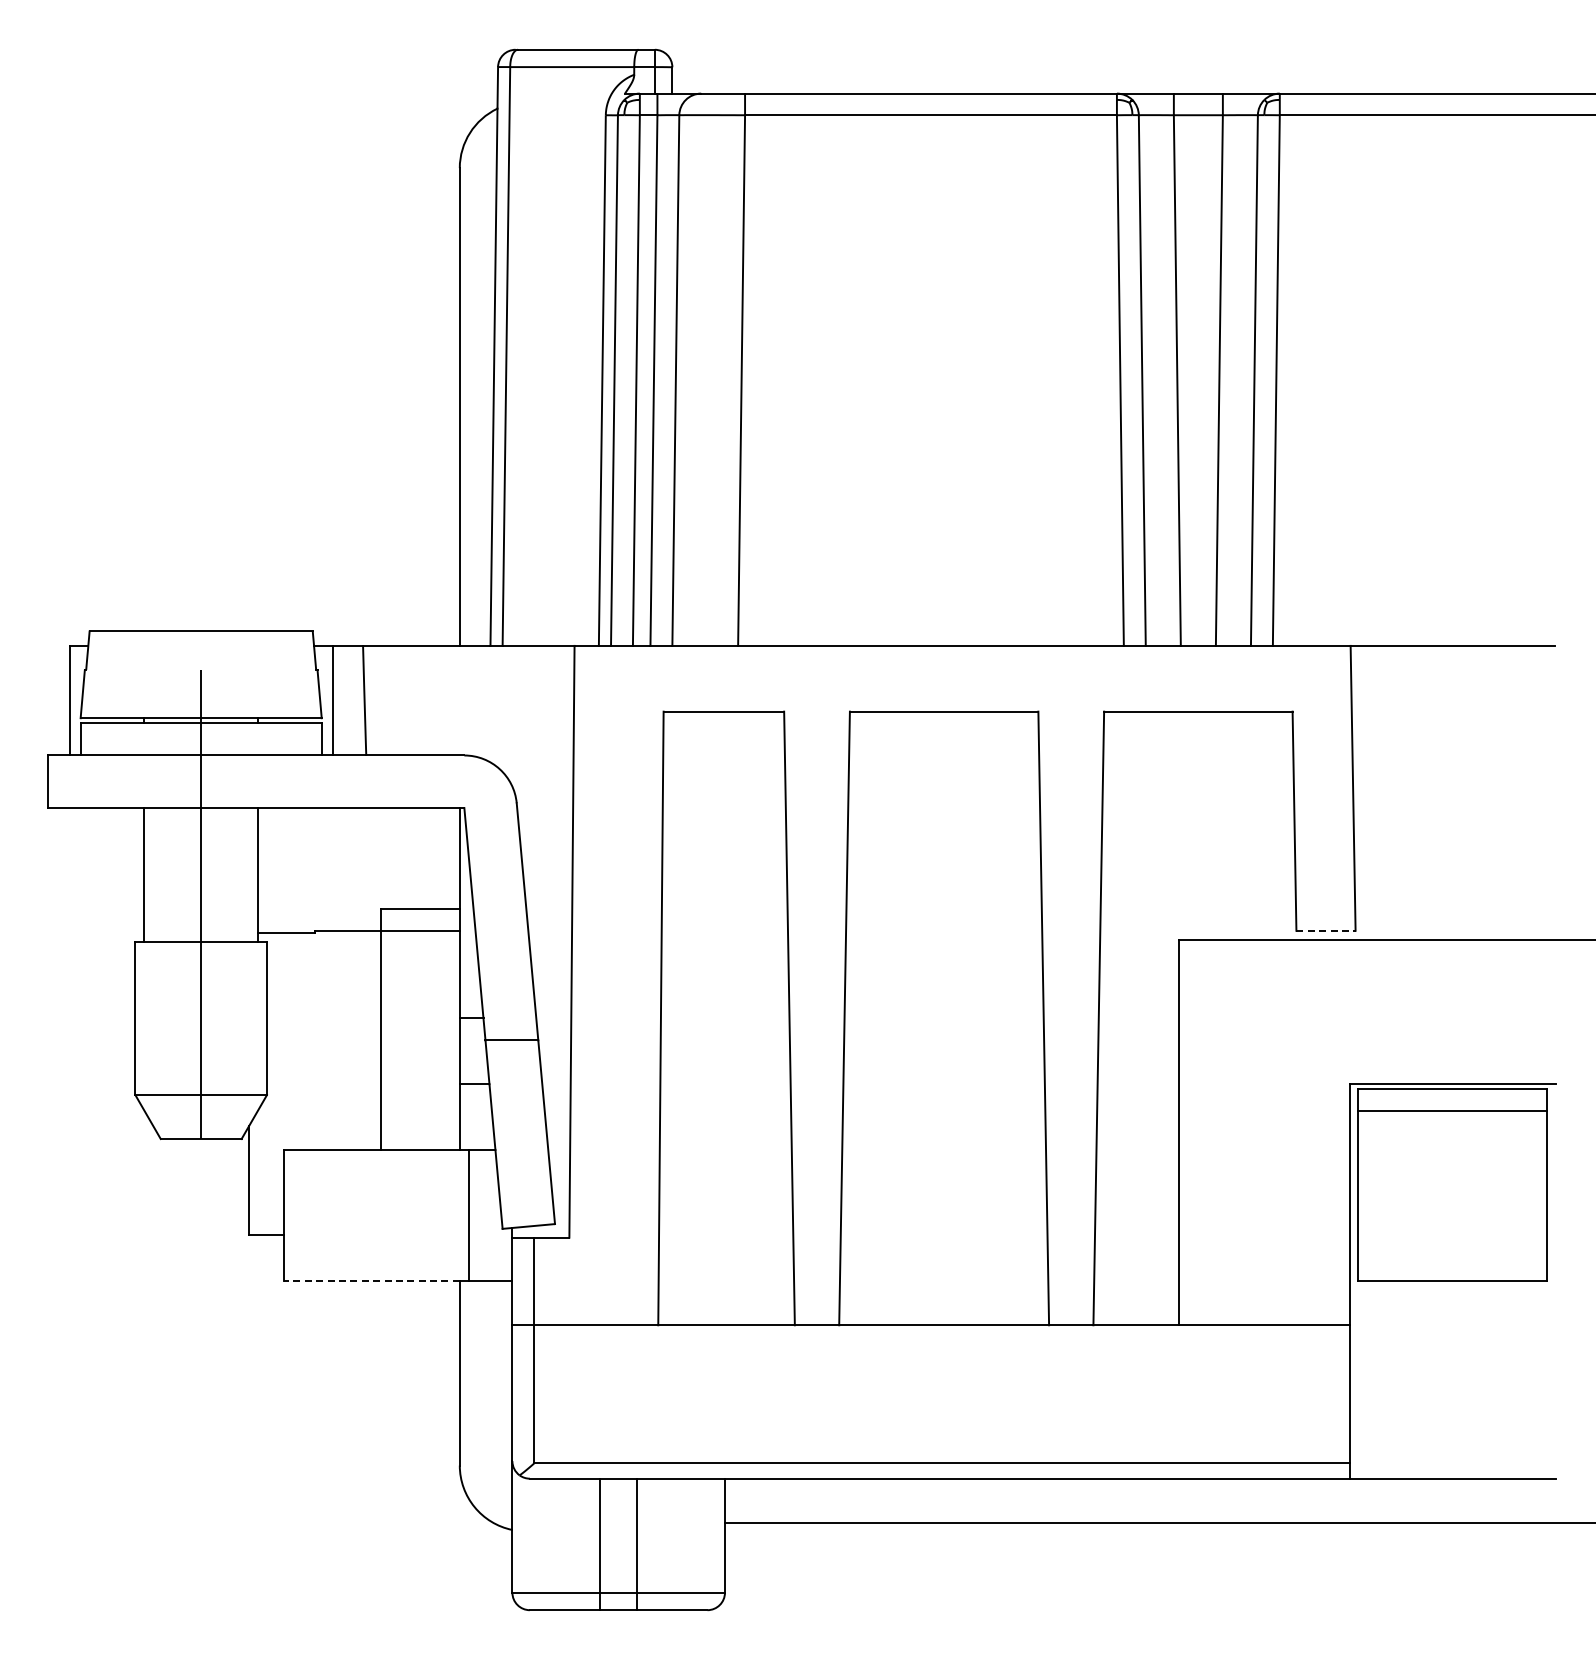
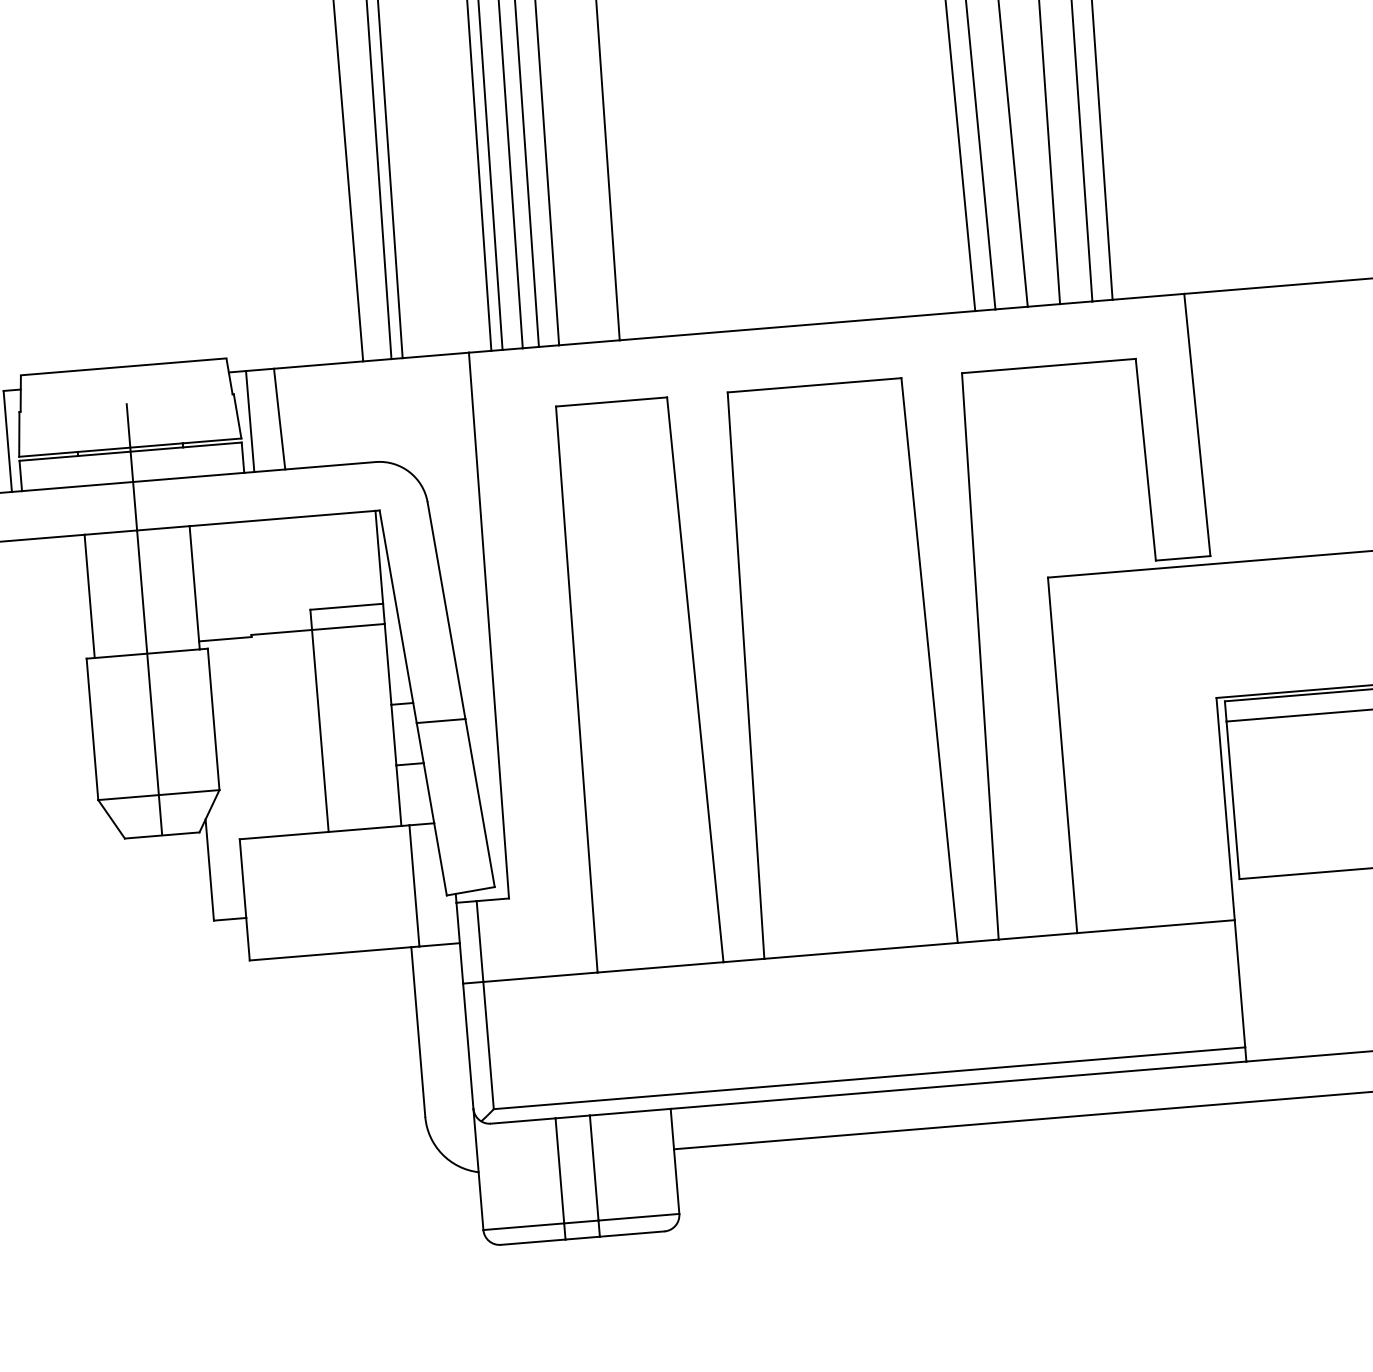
line: (1326, 930) -> (1183, 558), dashed -> solid
line: (372, 1281) -> (330, 953), dashed -> solid

